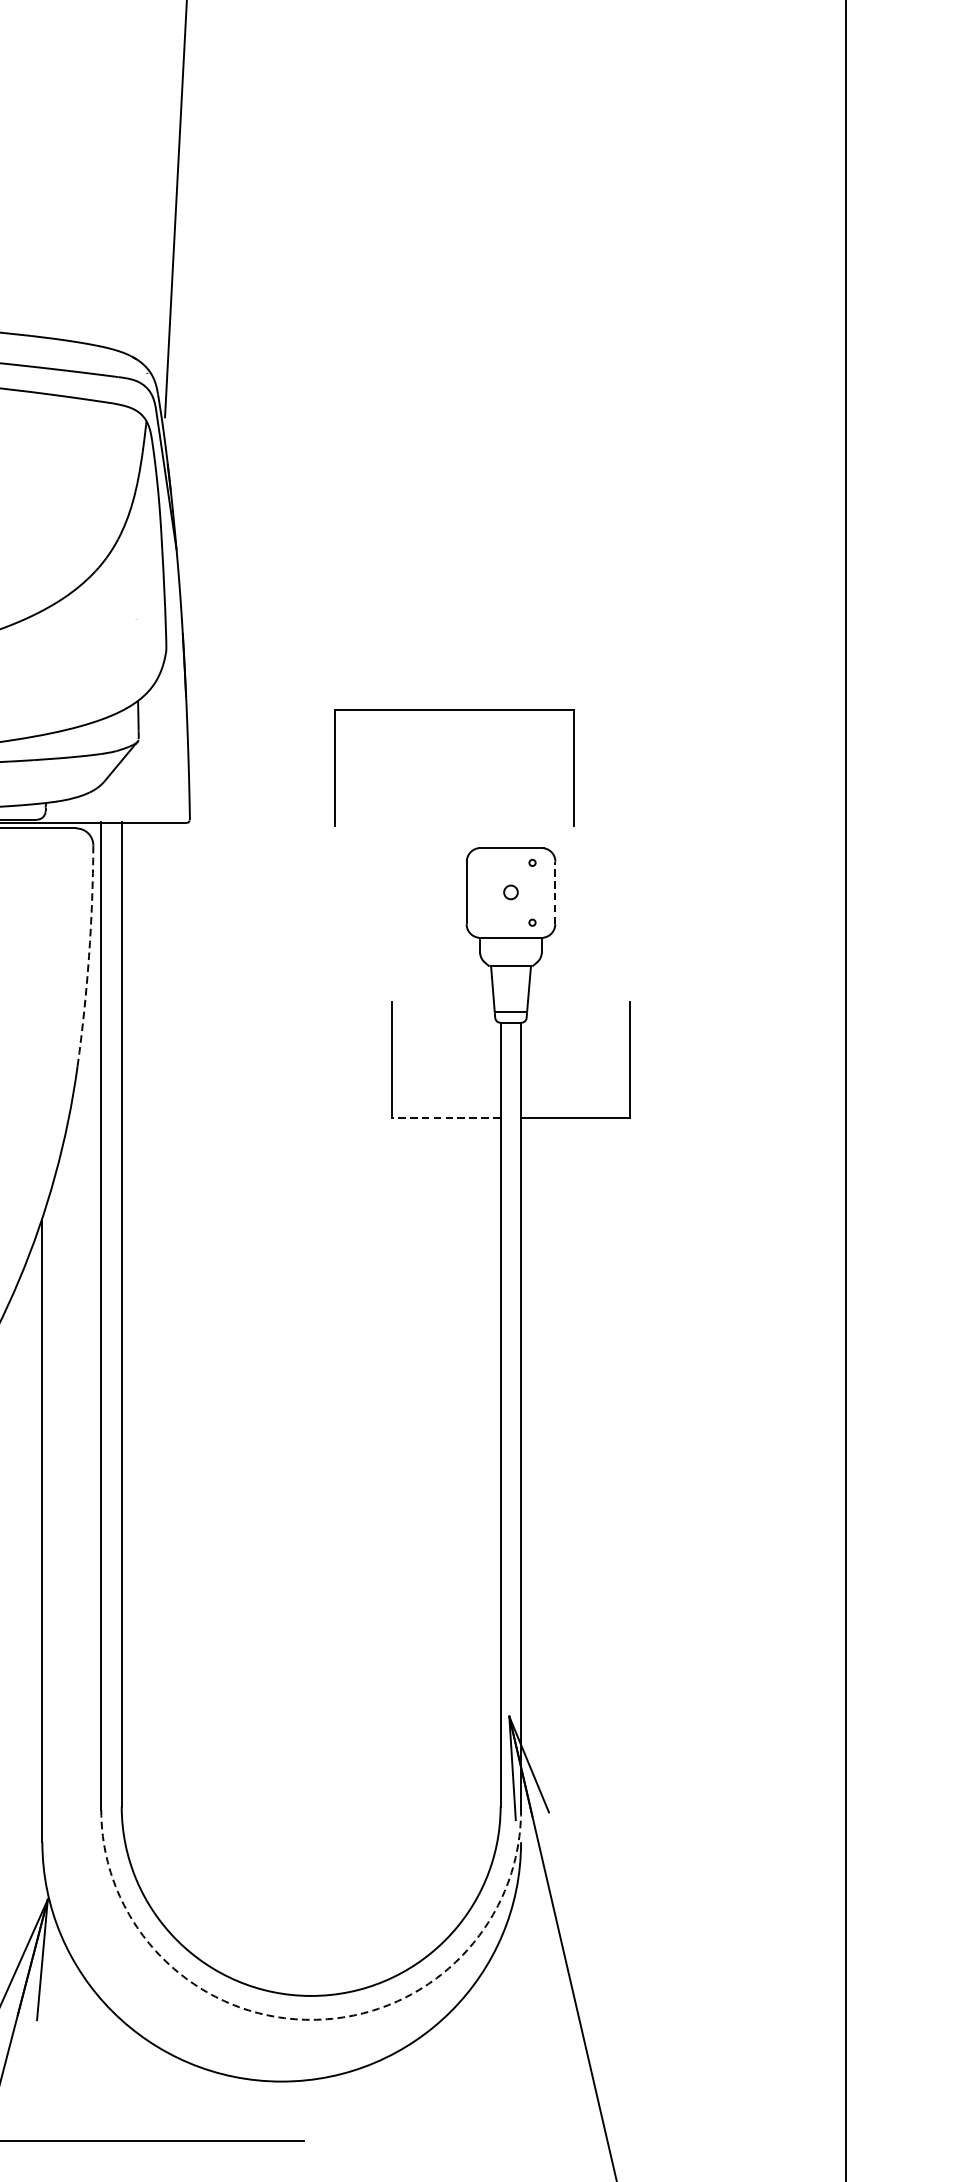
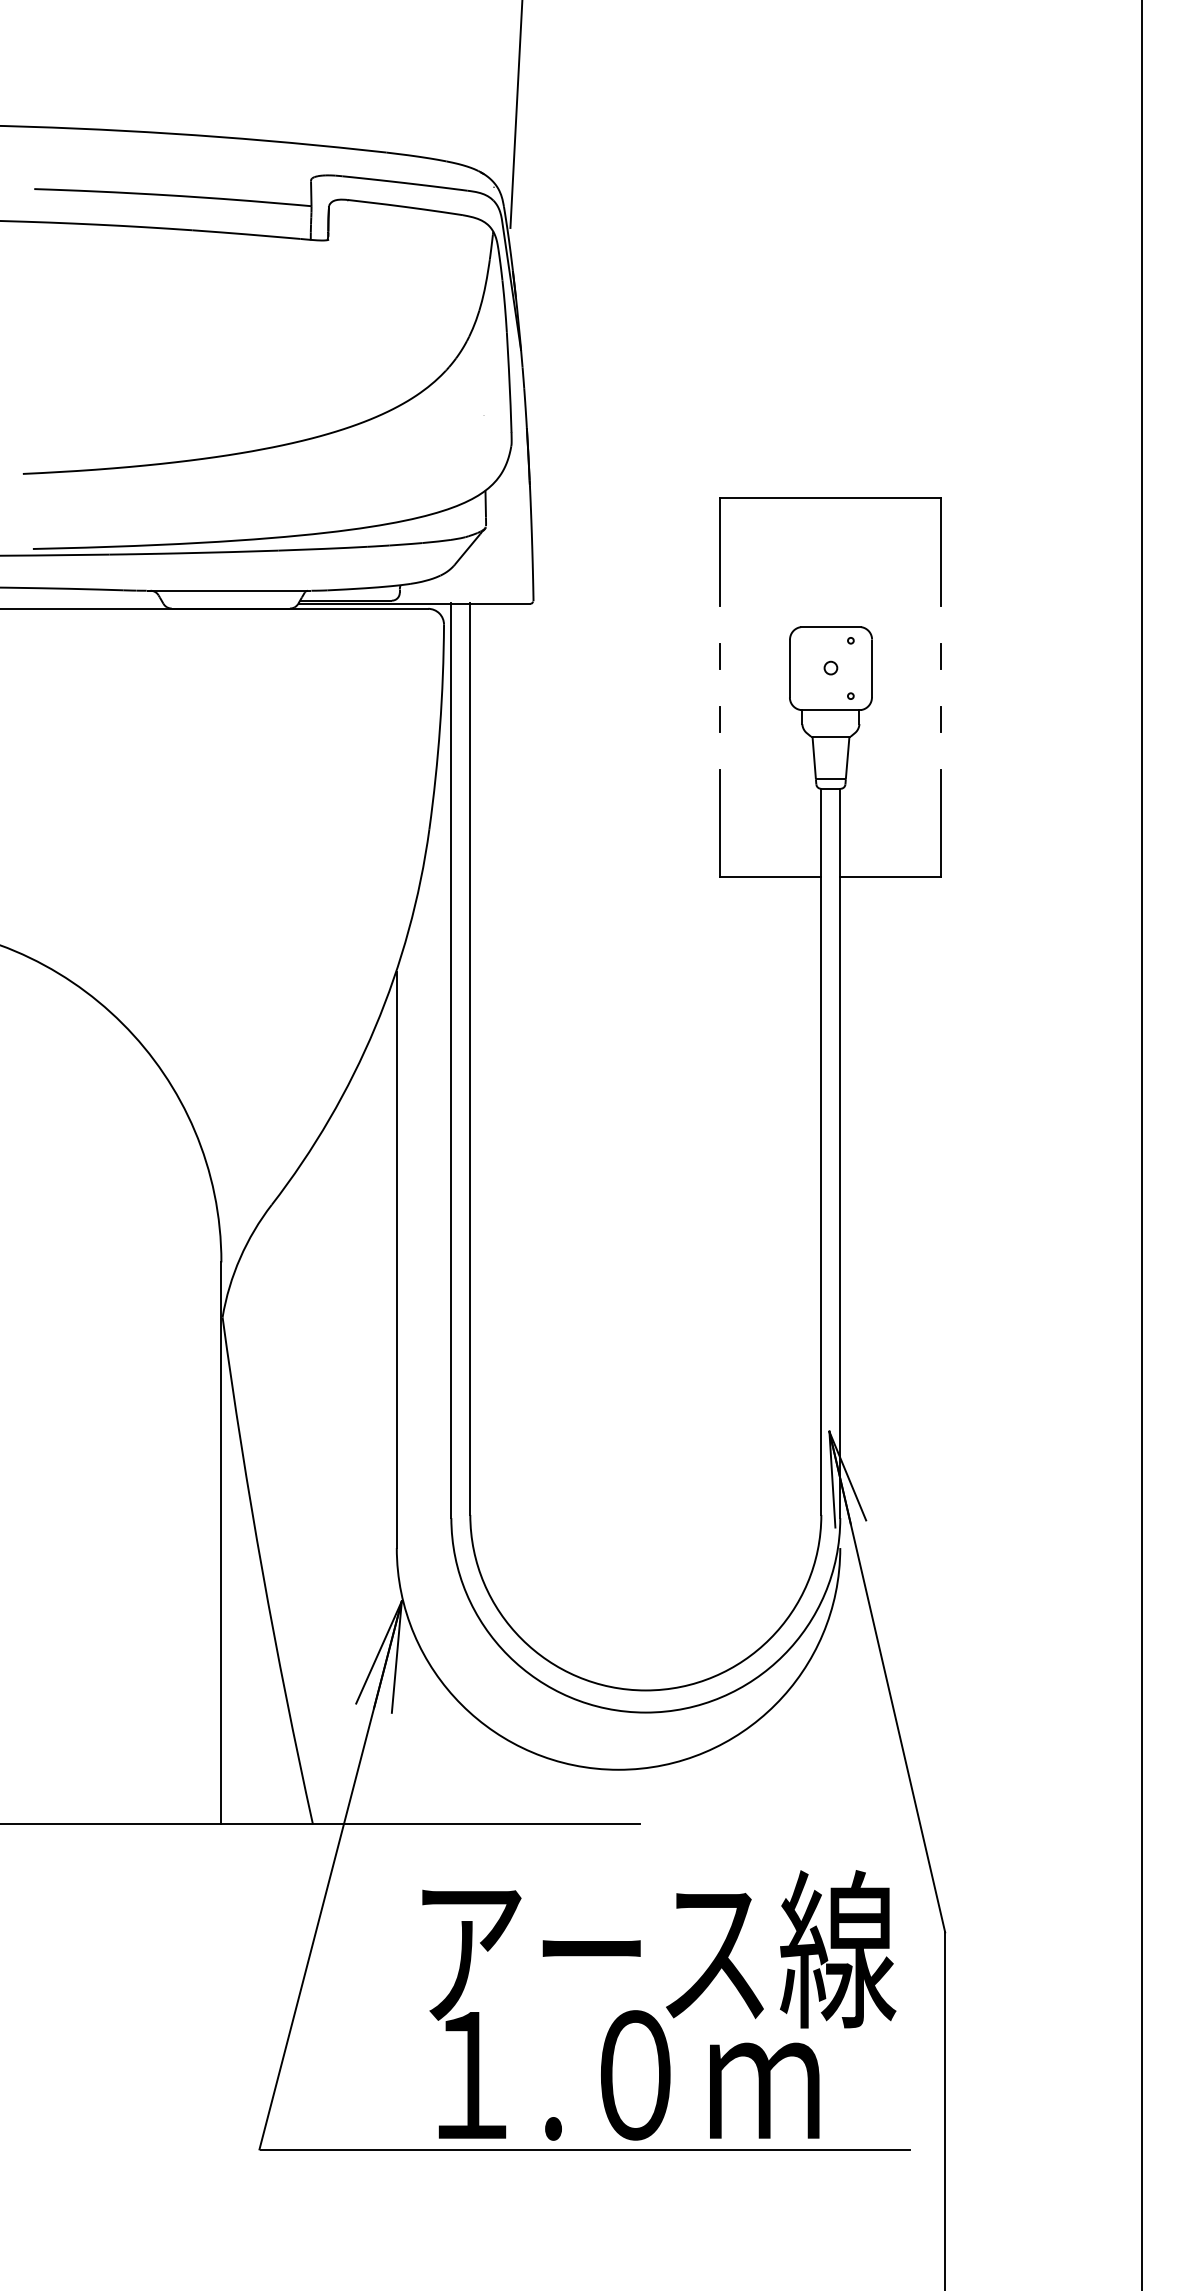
part: (454, 710) -> (830, 498), moved
line: (391, 878) -> (720, 655), added
line: (630, 878) -> (941, 655), added
line: (554, 892) -> (871, 668), dashed -> solid
line: (630, 946) -> (941, 718), added
line: (390, 947) -> (719, 719), added
arc: (89, 956) -> (440, 727), dashed -> solid
line: (445, 1118) -> (770, 877), dashed -> solid
arc: (310, 2019) -> (645, 1712), dashed -> solid

